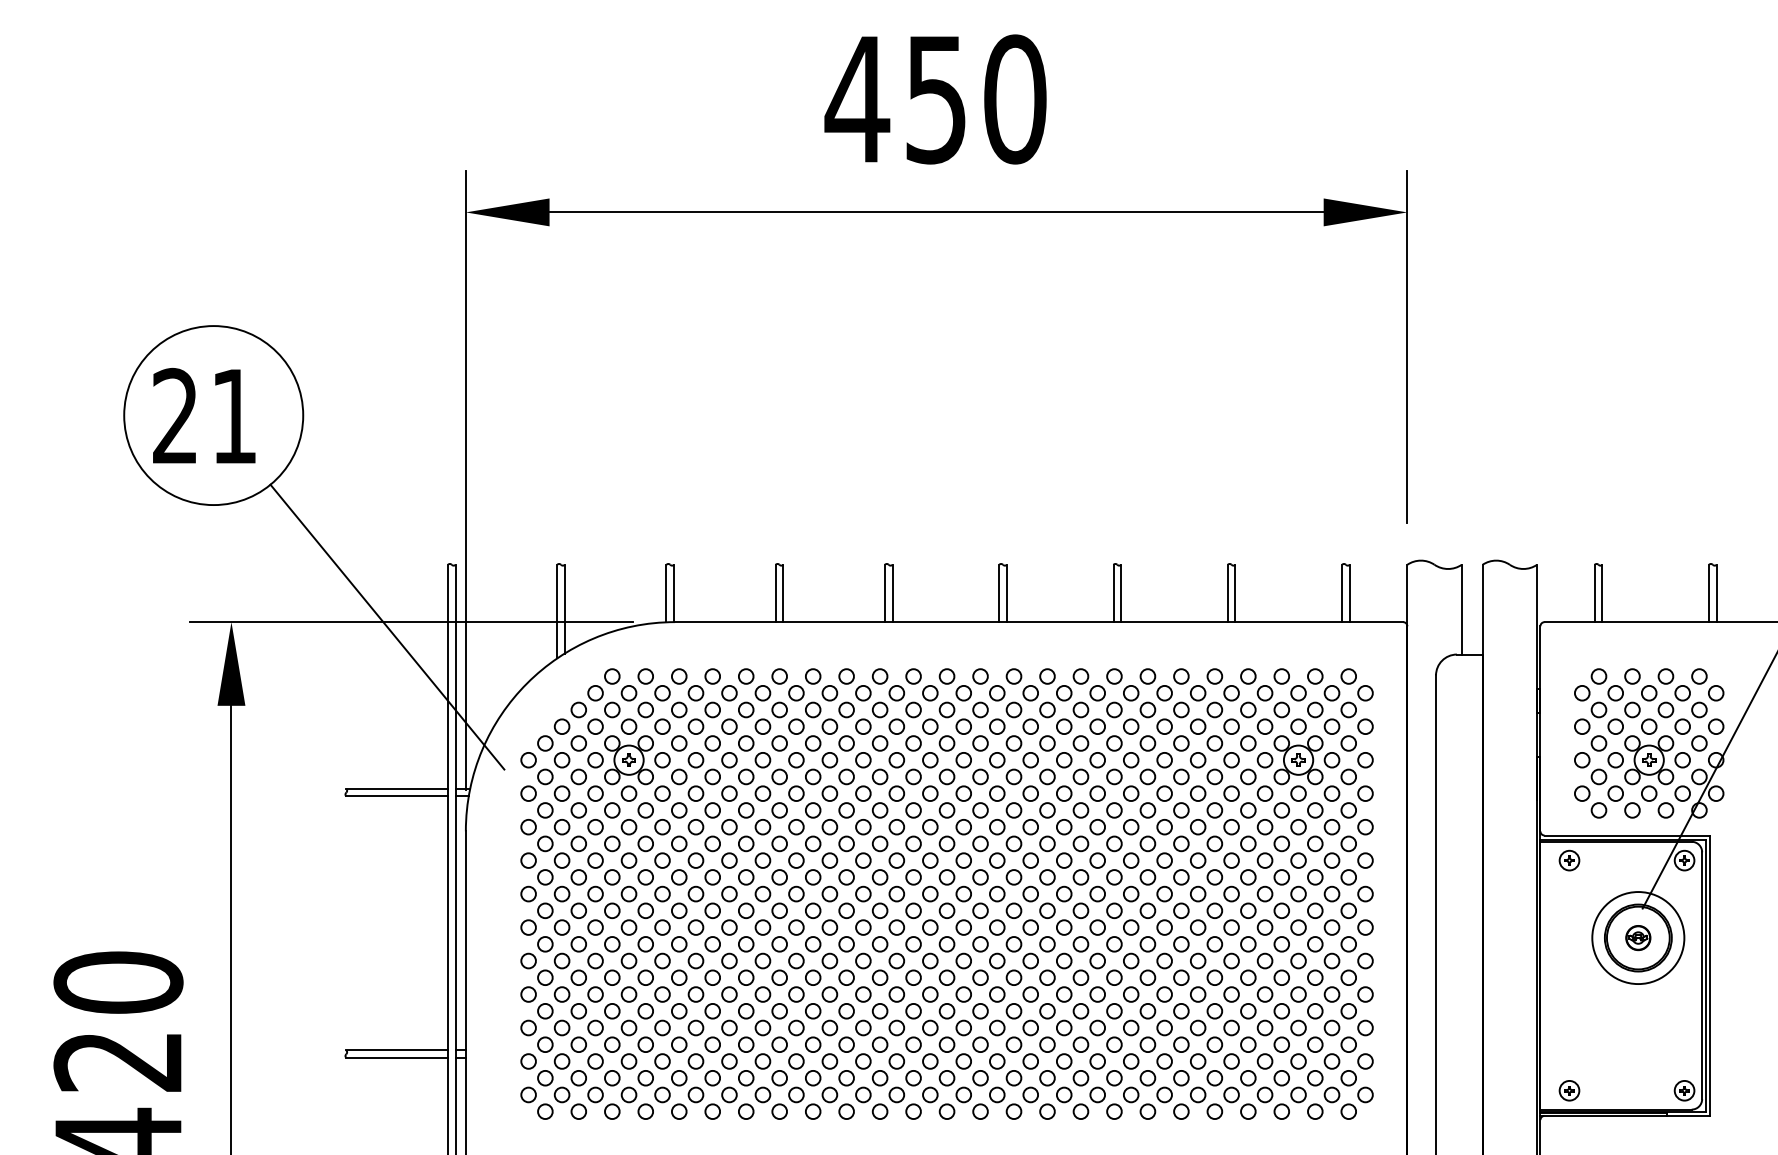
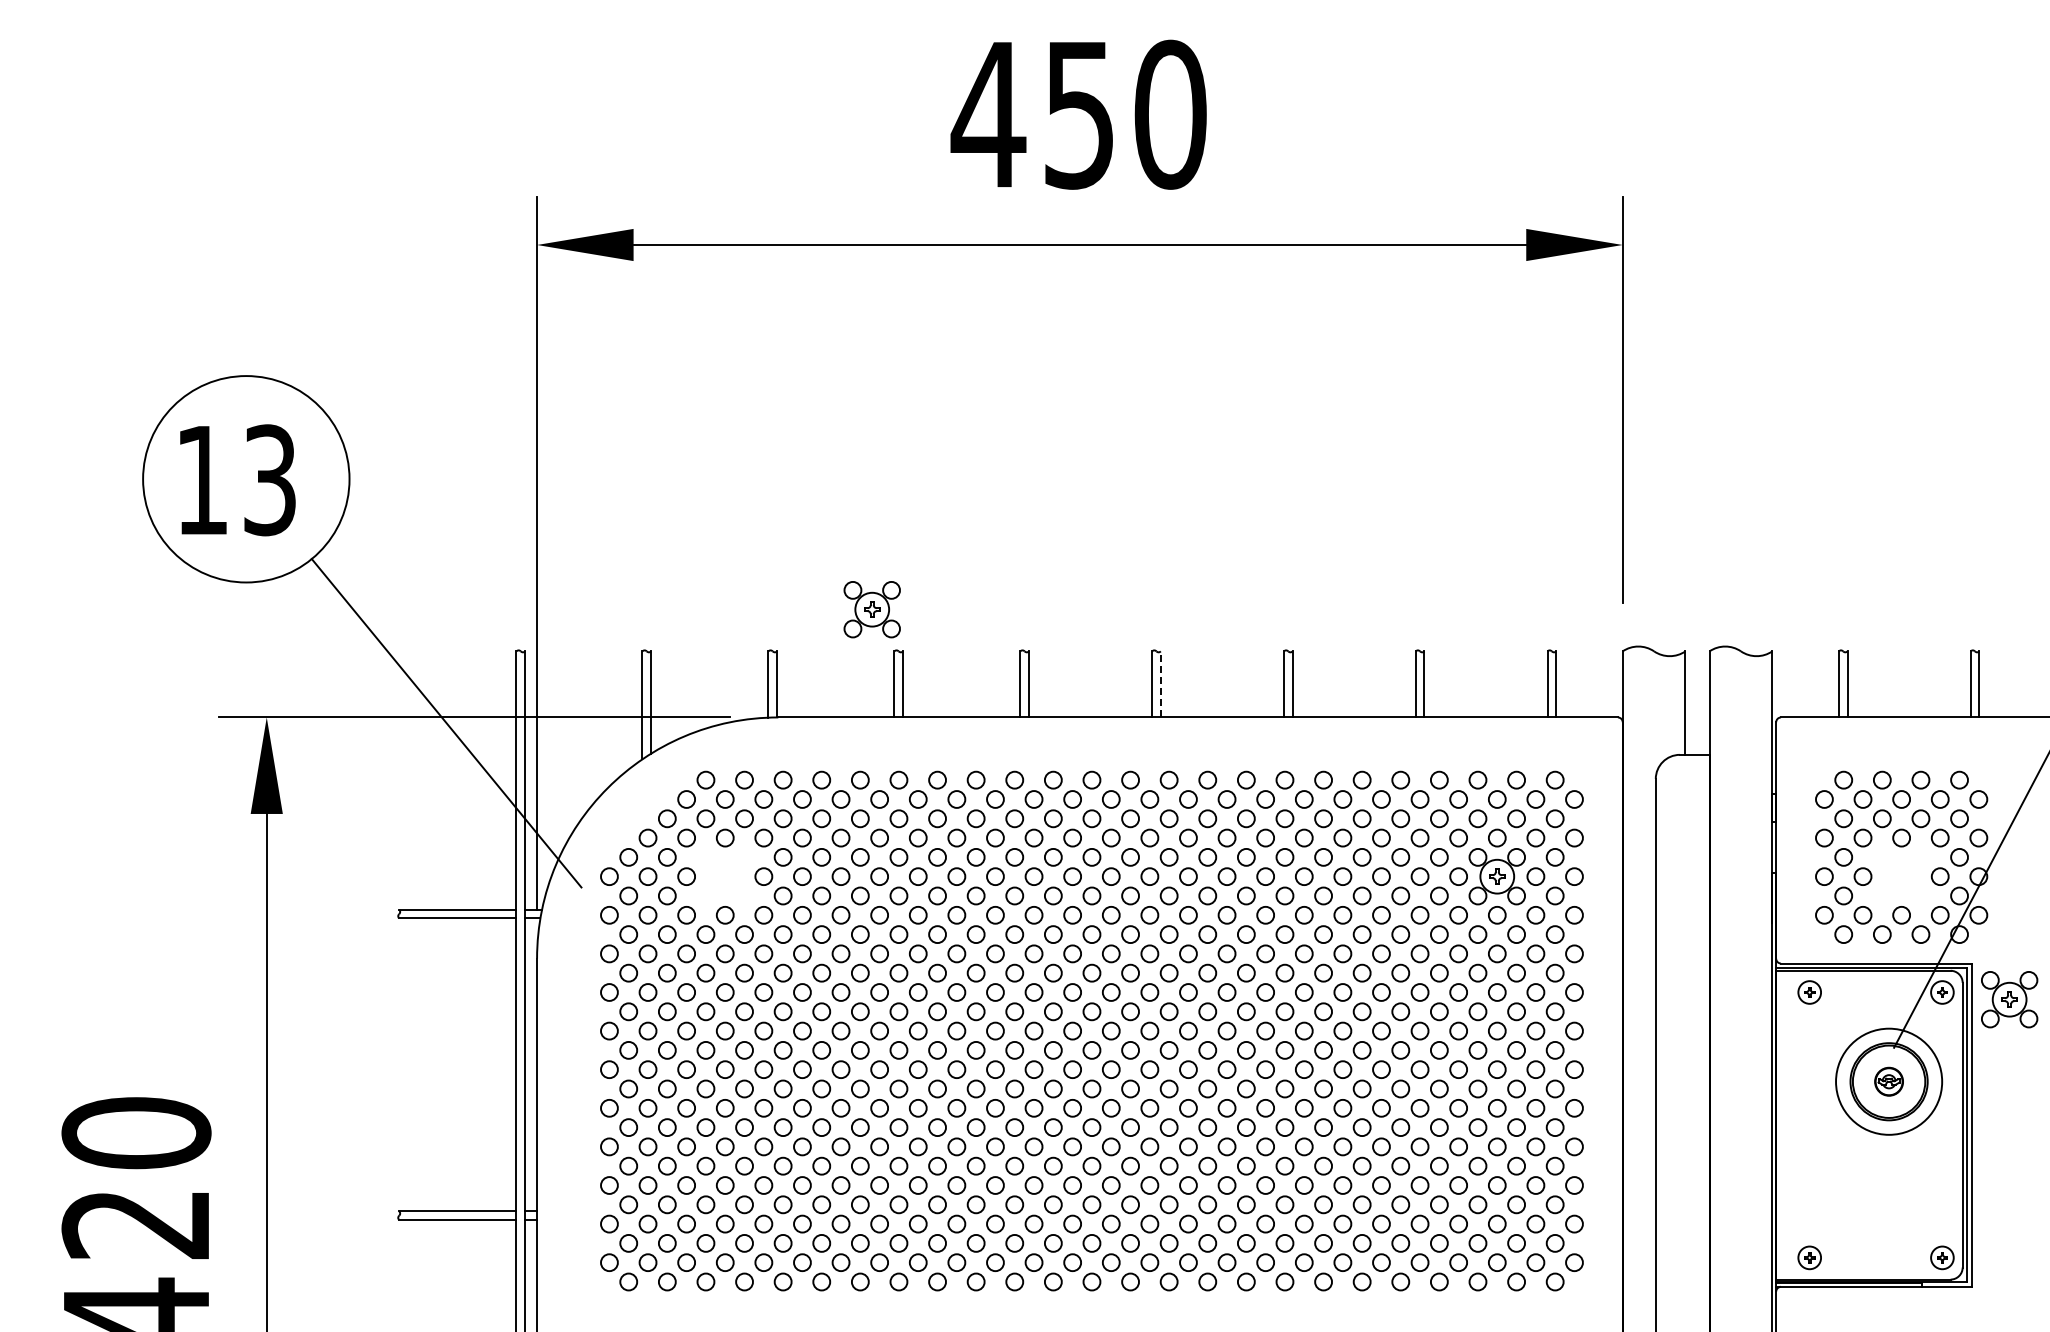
text: (204, 416) -> (235, 480), 21 -> 13
line: (1006, 592) -> (1160, 683), solid -> dashed
part: (628, 760) -> (871, 609), moved
part: (1649, 760) -> (2009, 999), moved

